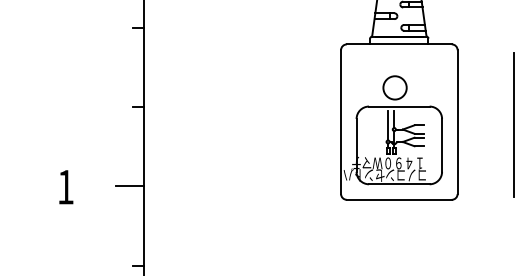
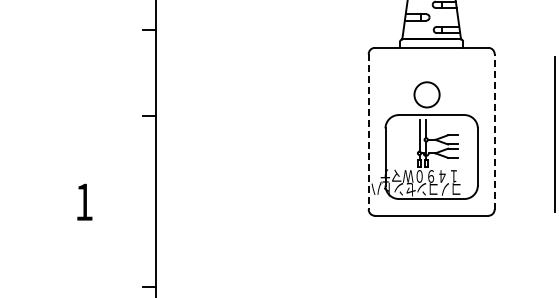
line: (340, 121) -> (368, 131), solid -> dashed
line: (457, 121) -> (494, 131), solid -> dashed
text: (65, 186) -> (84, 201), moved
line: (129, 186) -> (140, 201), removed

